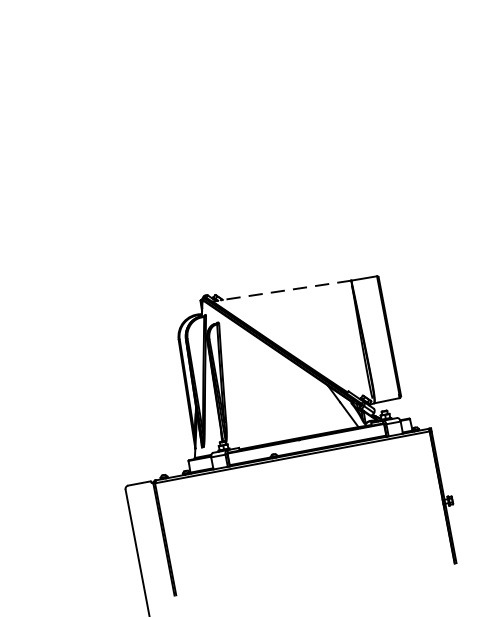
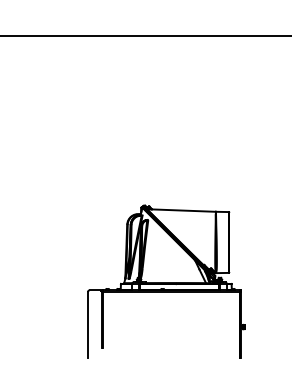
line: (279, 291) -> (180, 210), dashed -> solid

